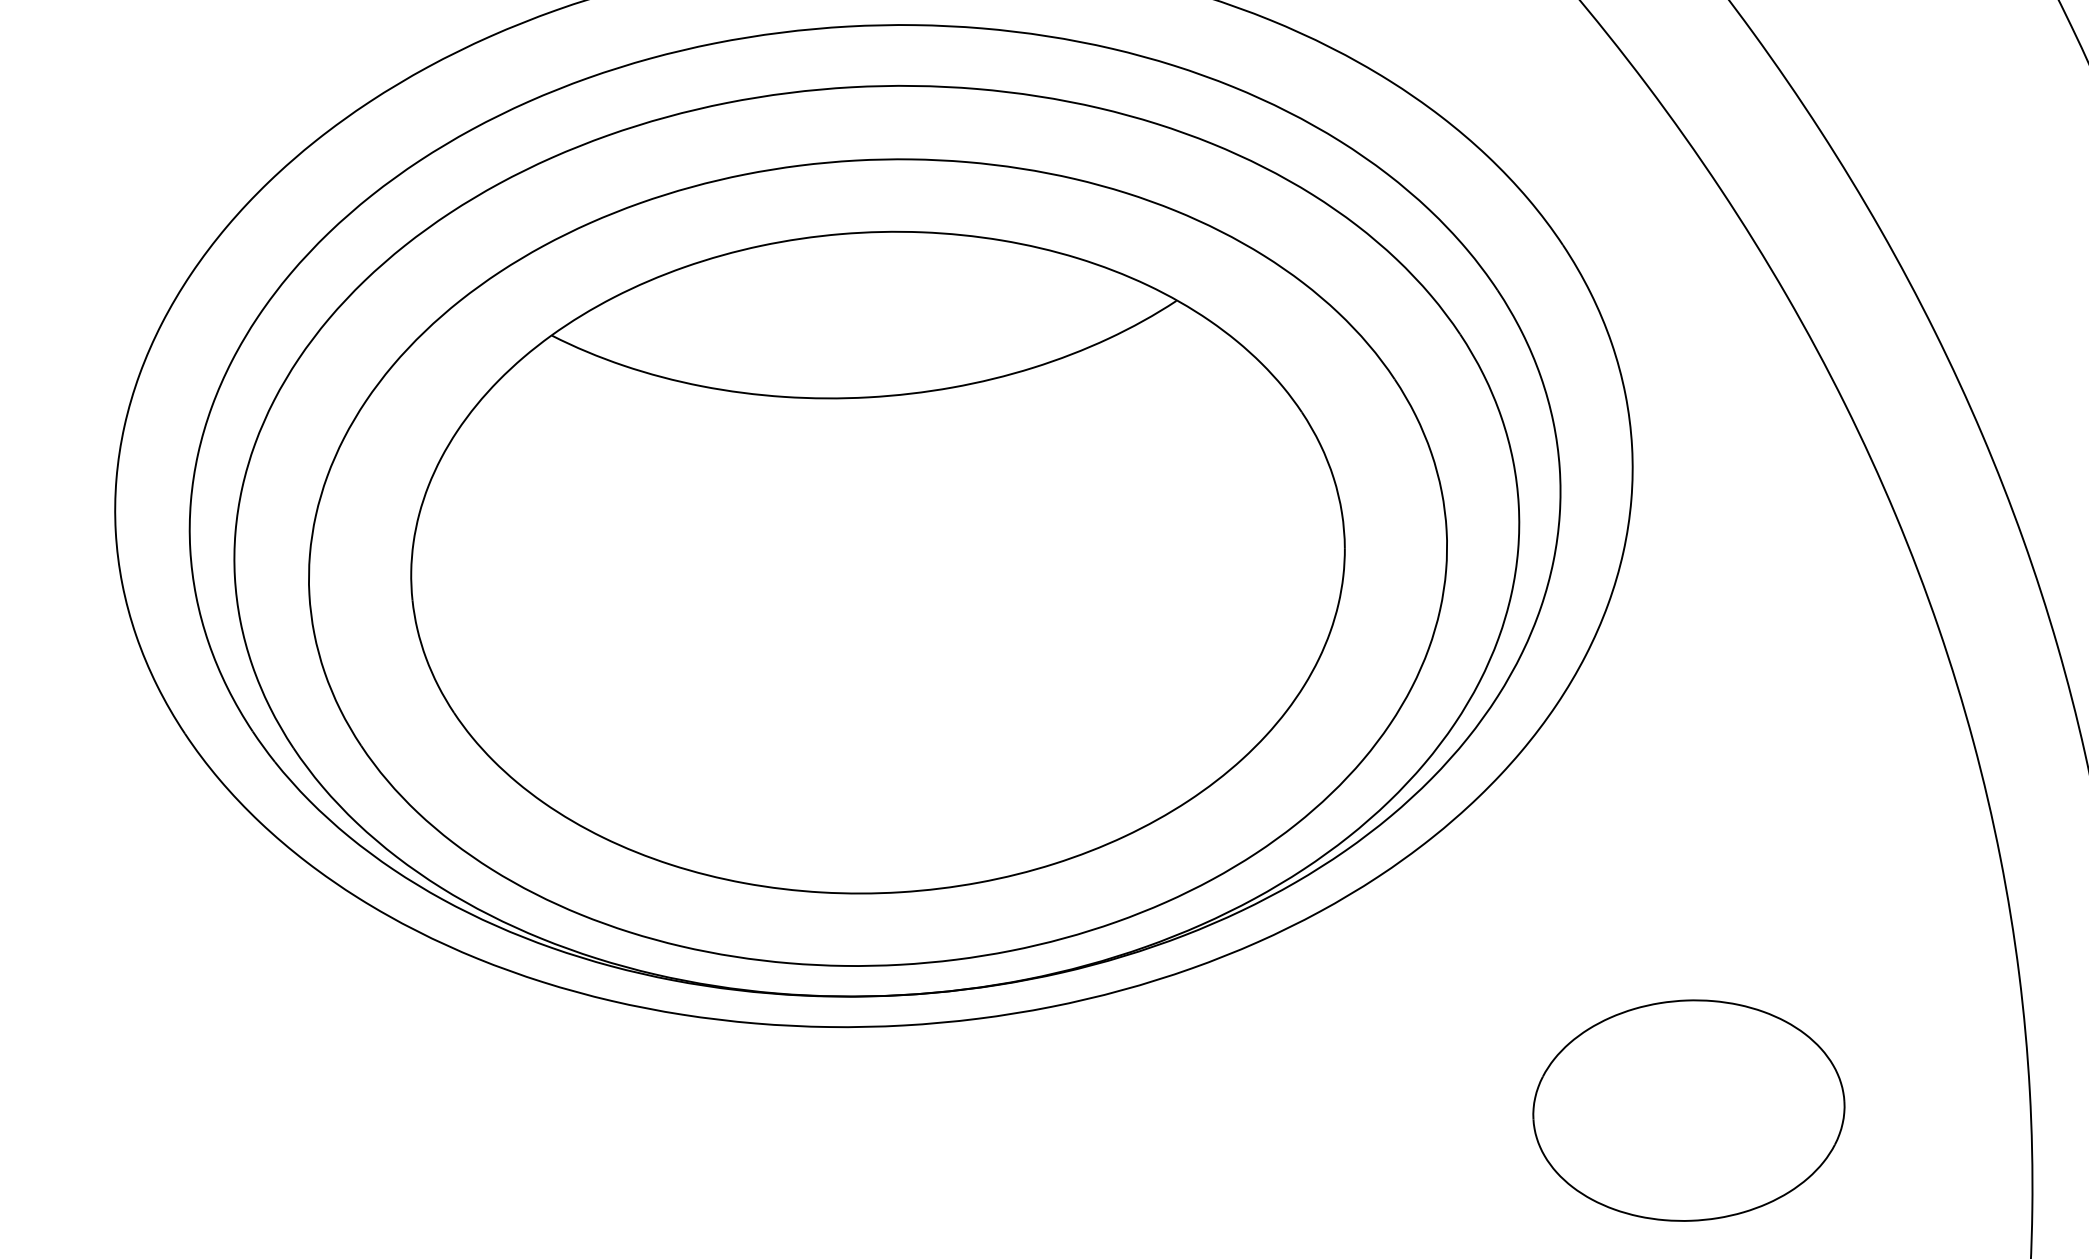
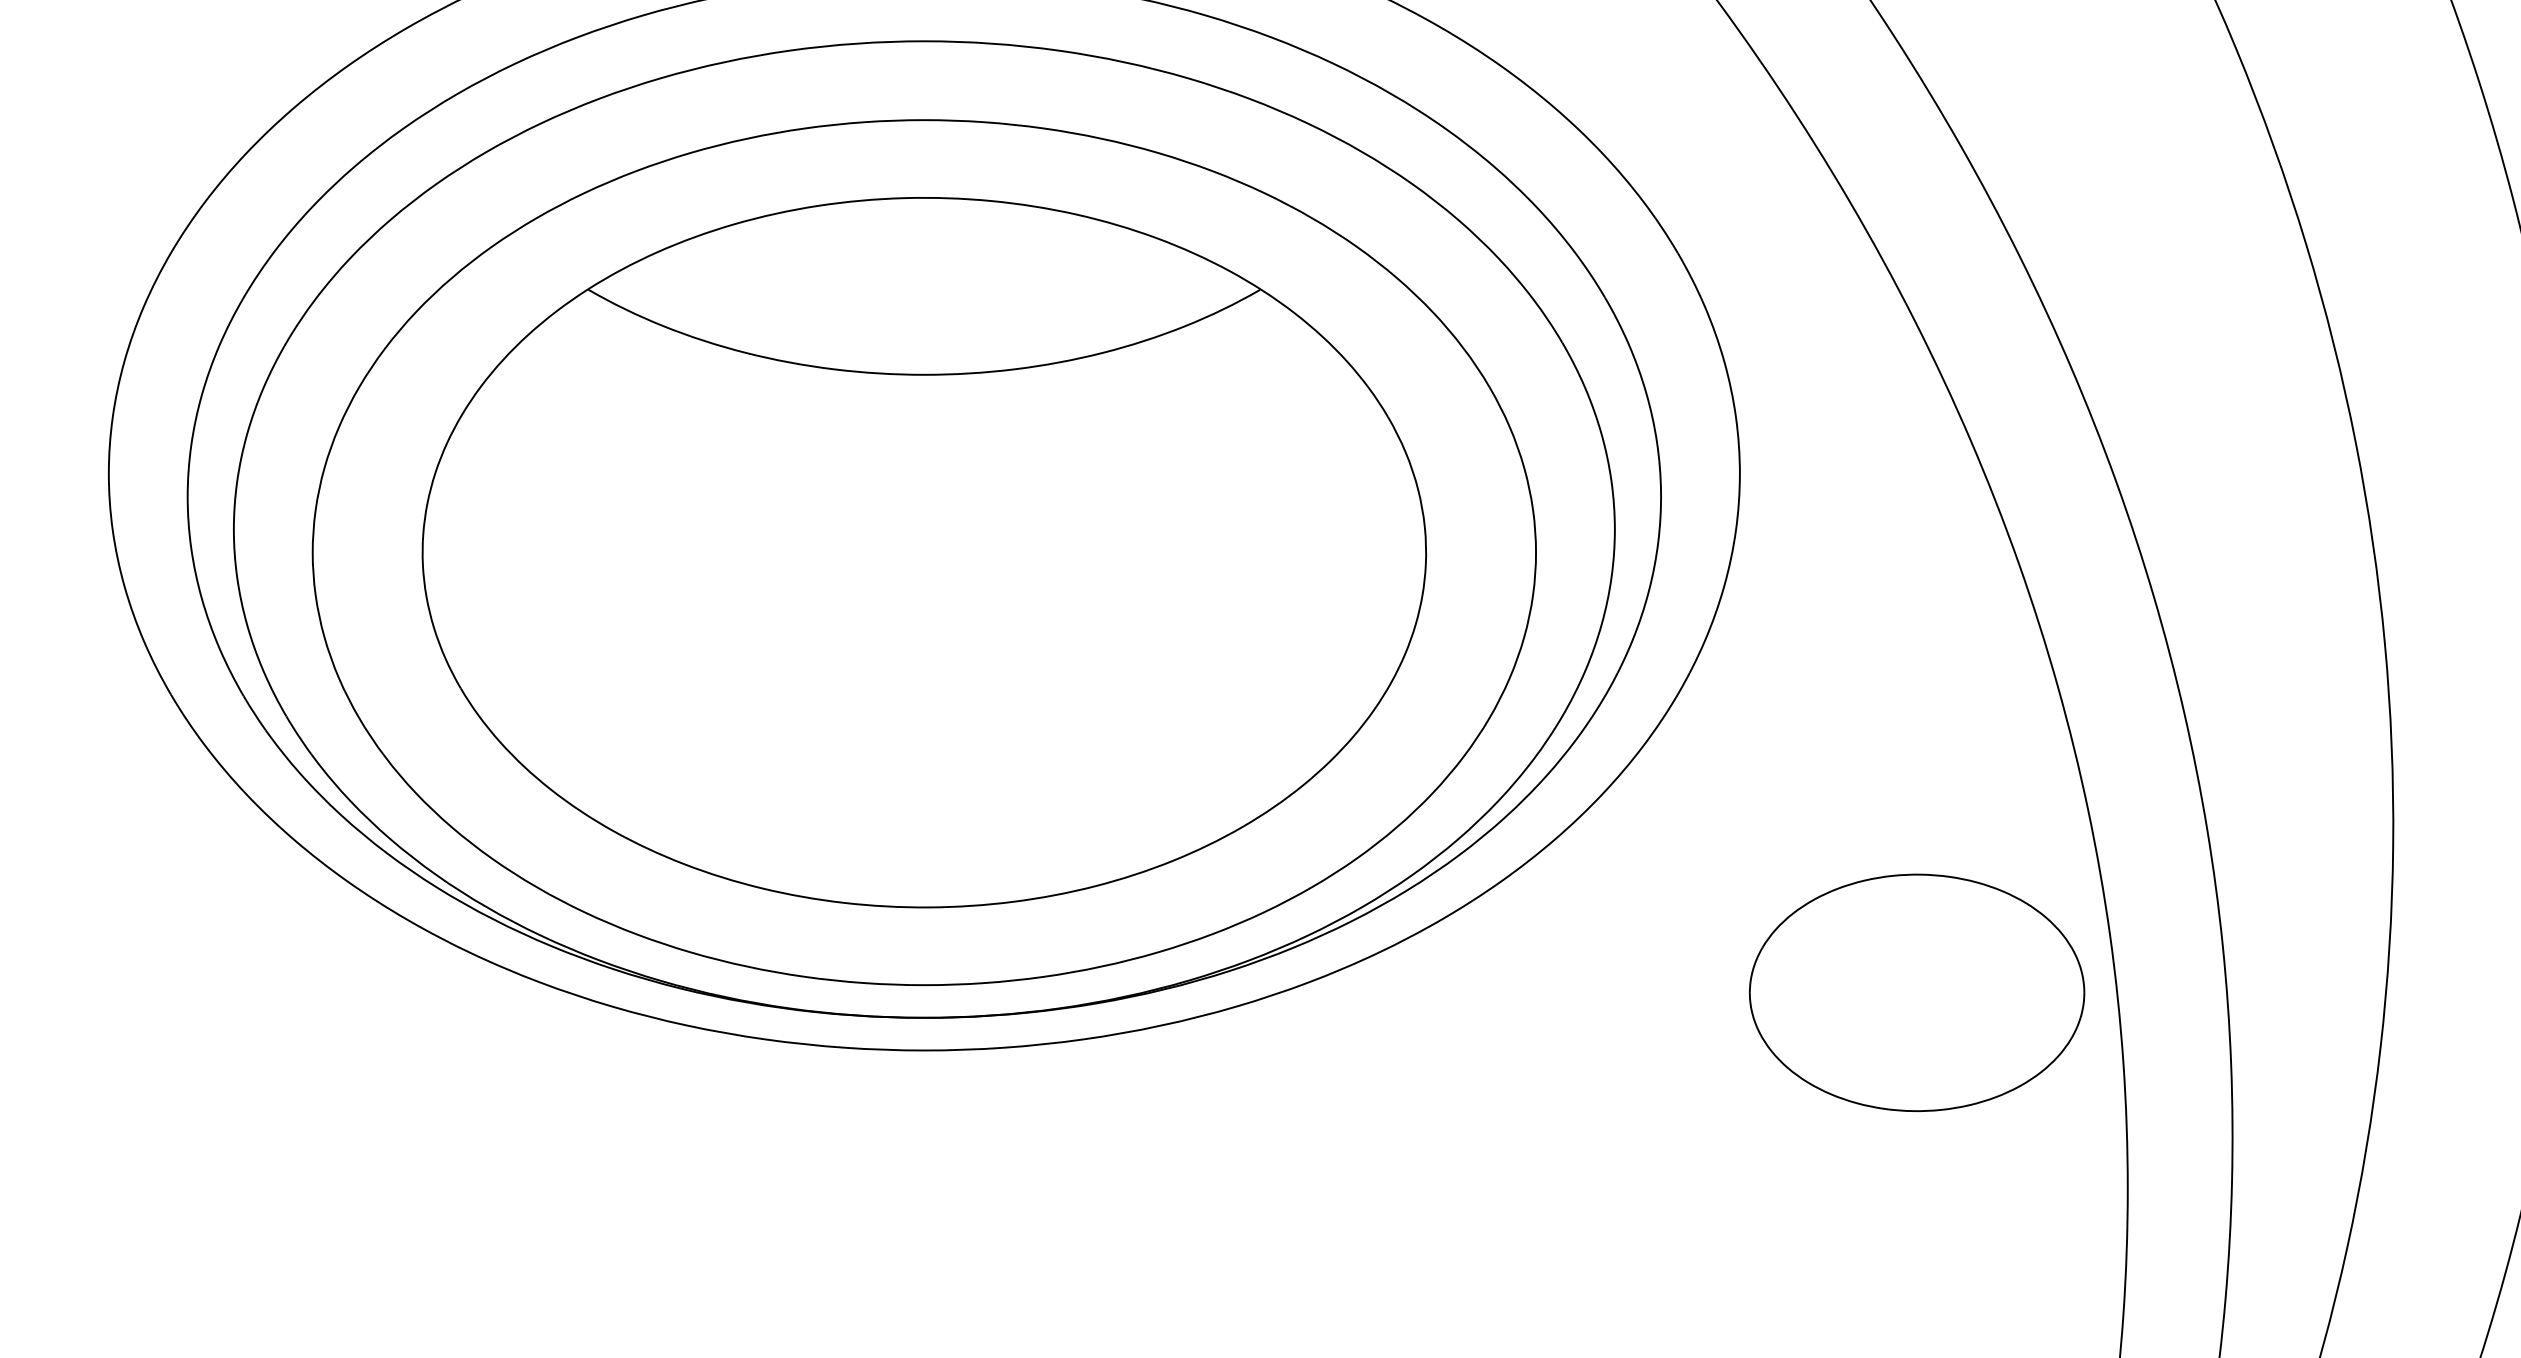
part: (1689, 1110) -> (1917, 992), moved

